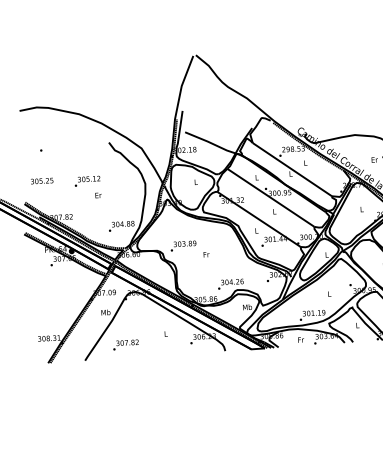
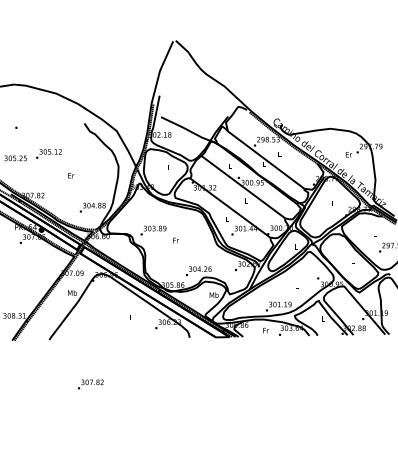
text: (86, 180) -> (48, 153), moved
text: (125, 345) -> (90, 384), moved

